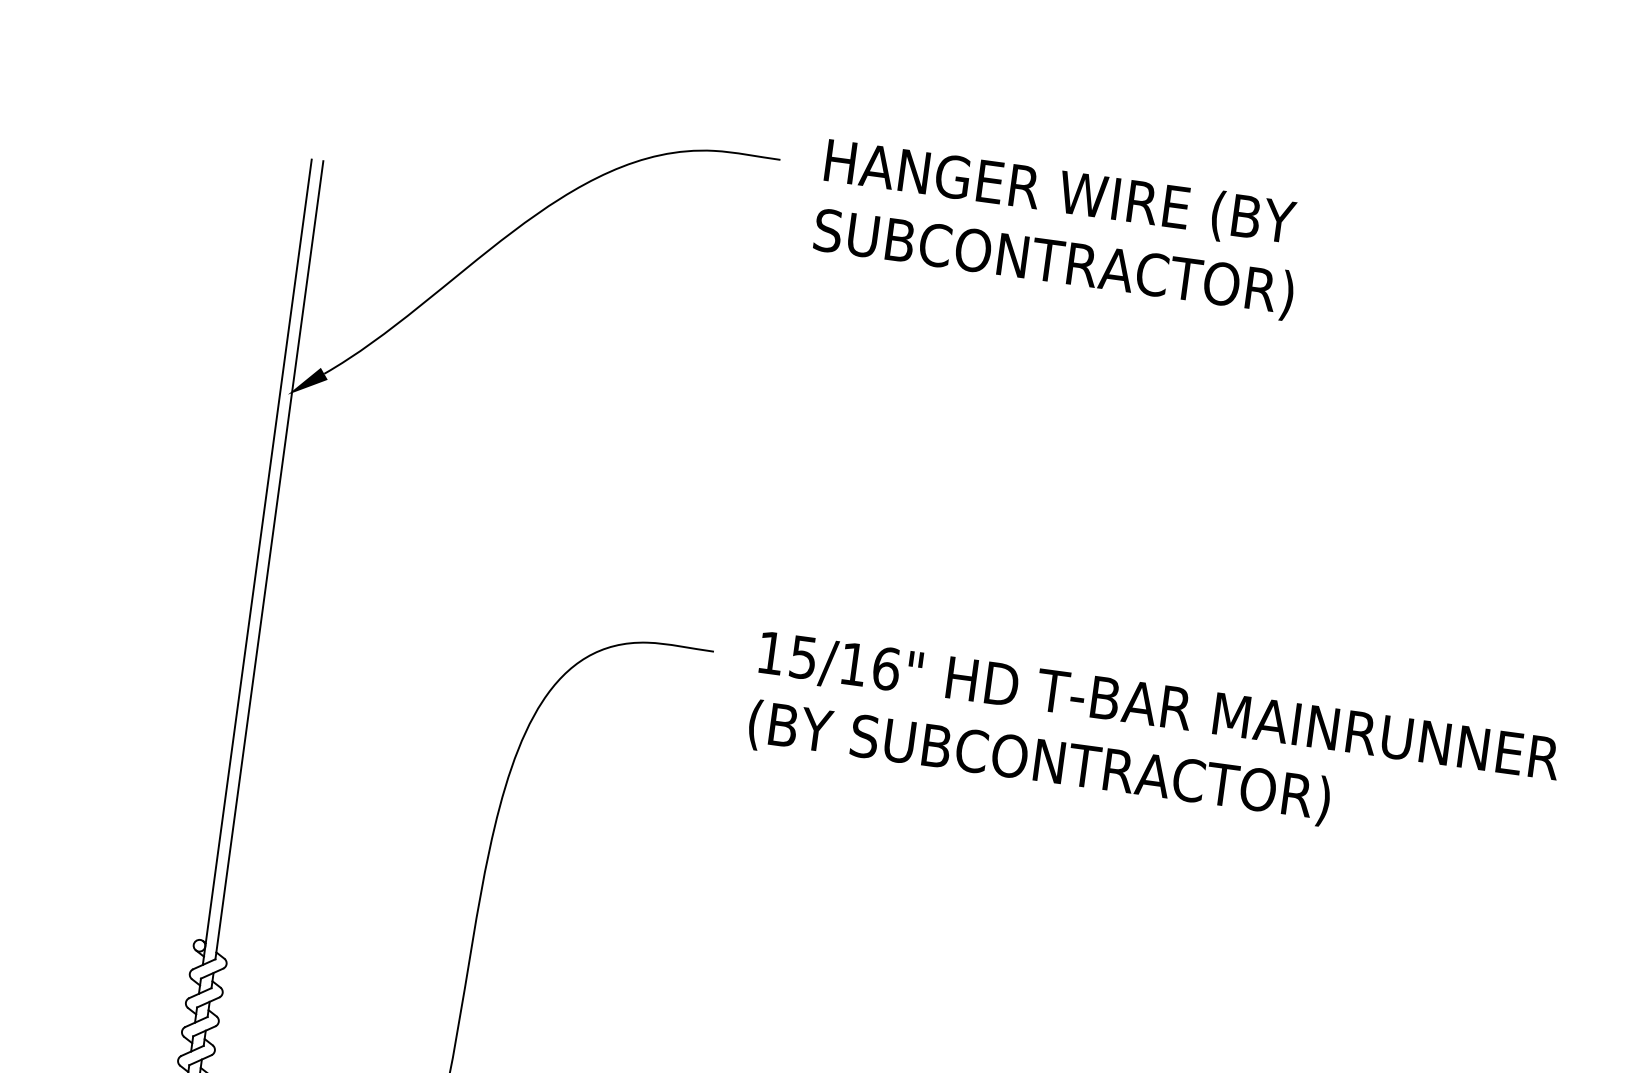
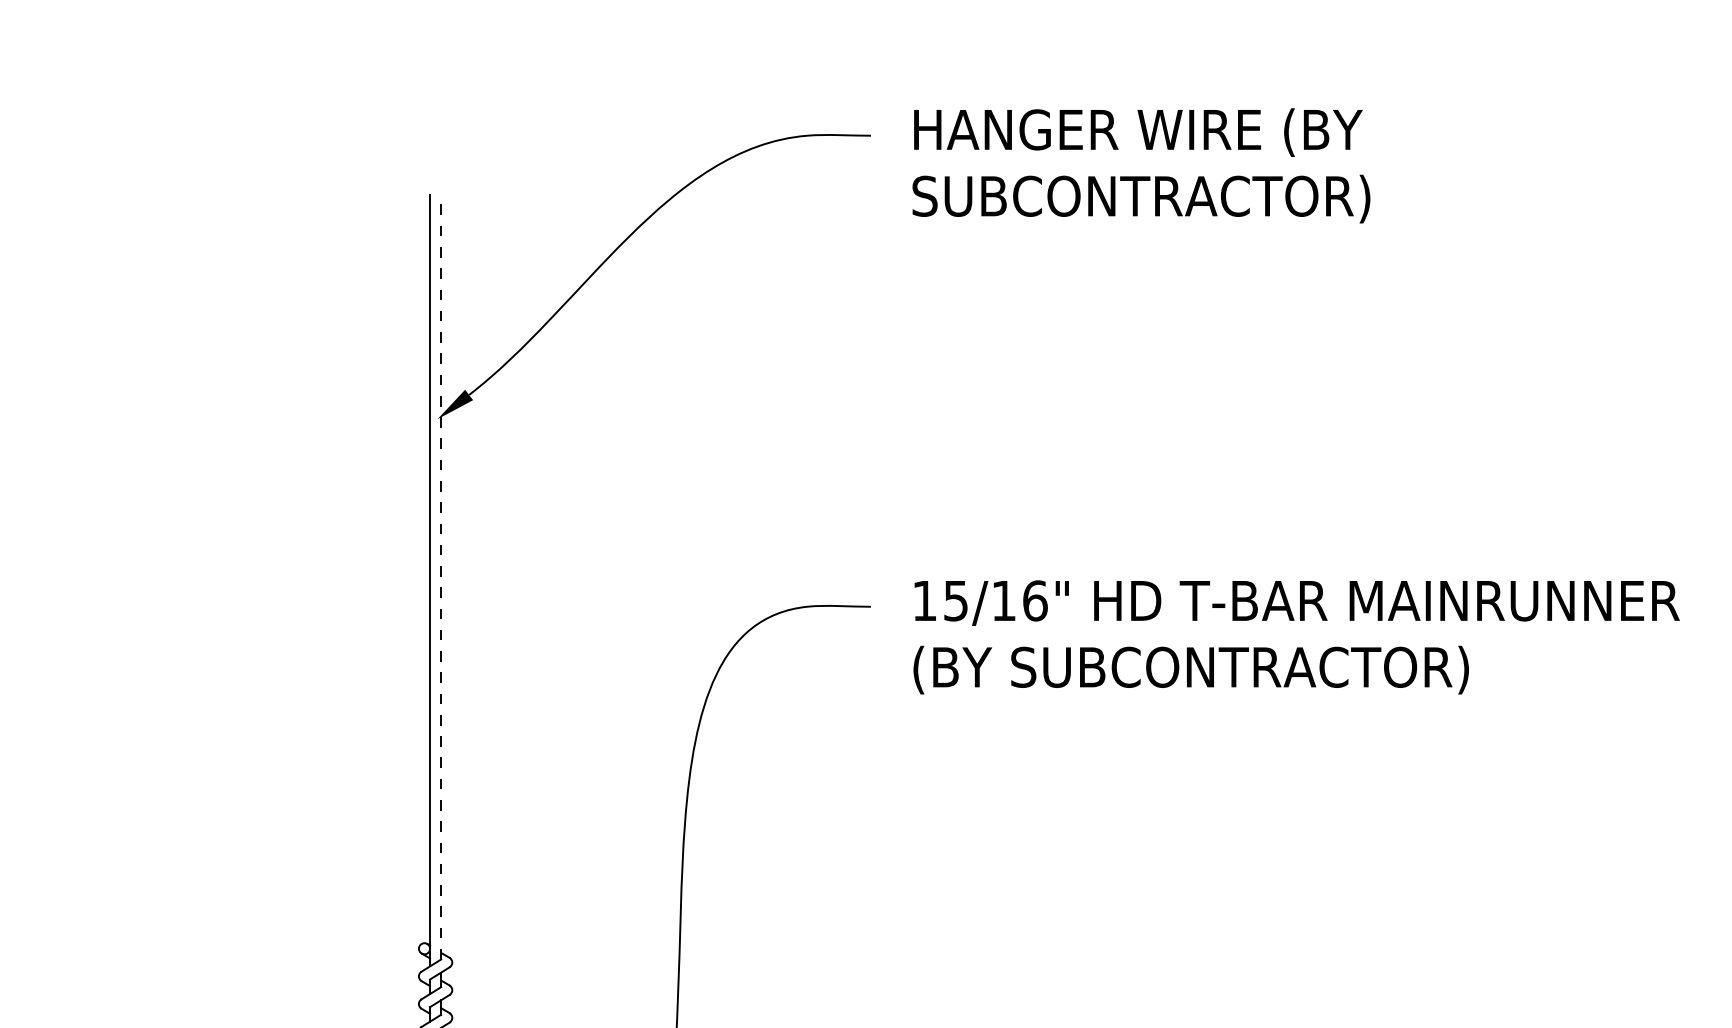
line: (269, 559) -> (441, 576), solid -> dashed

